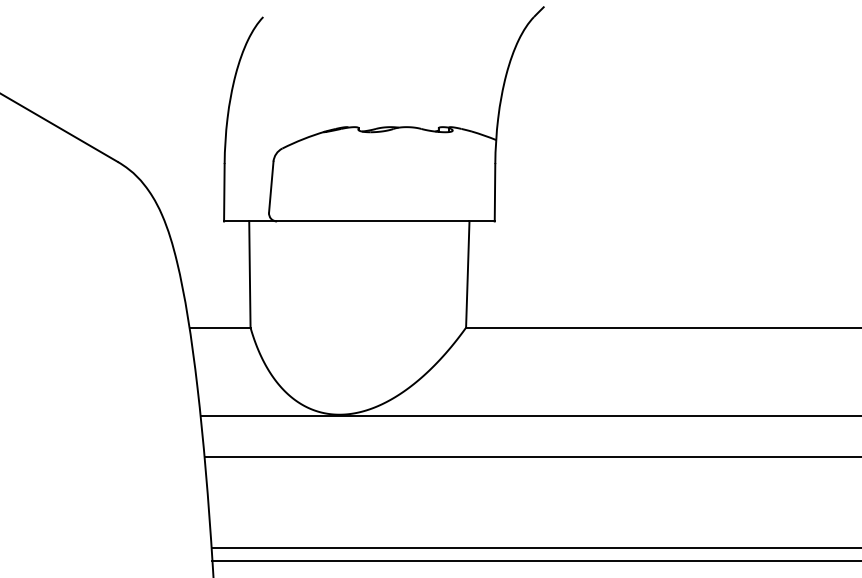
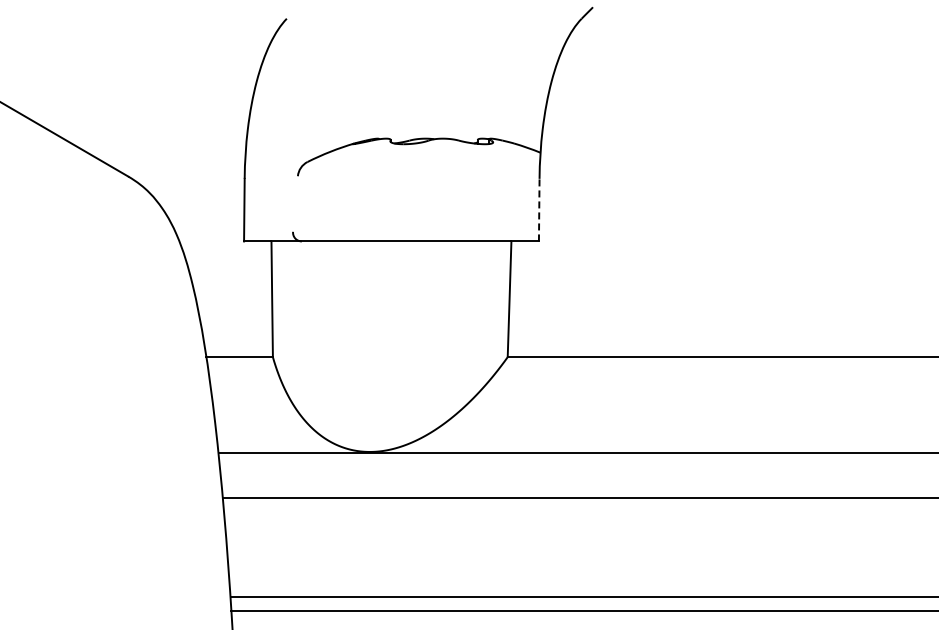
line: (271, 186) -> (295, 203), removed
line: (495, 192) -> (539, 209), solid -> dashed

